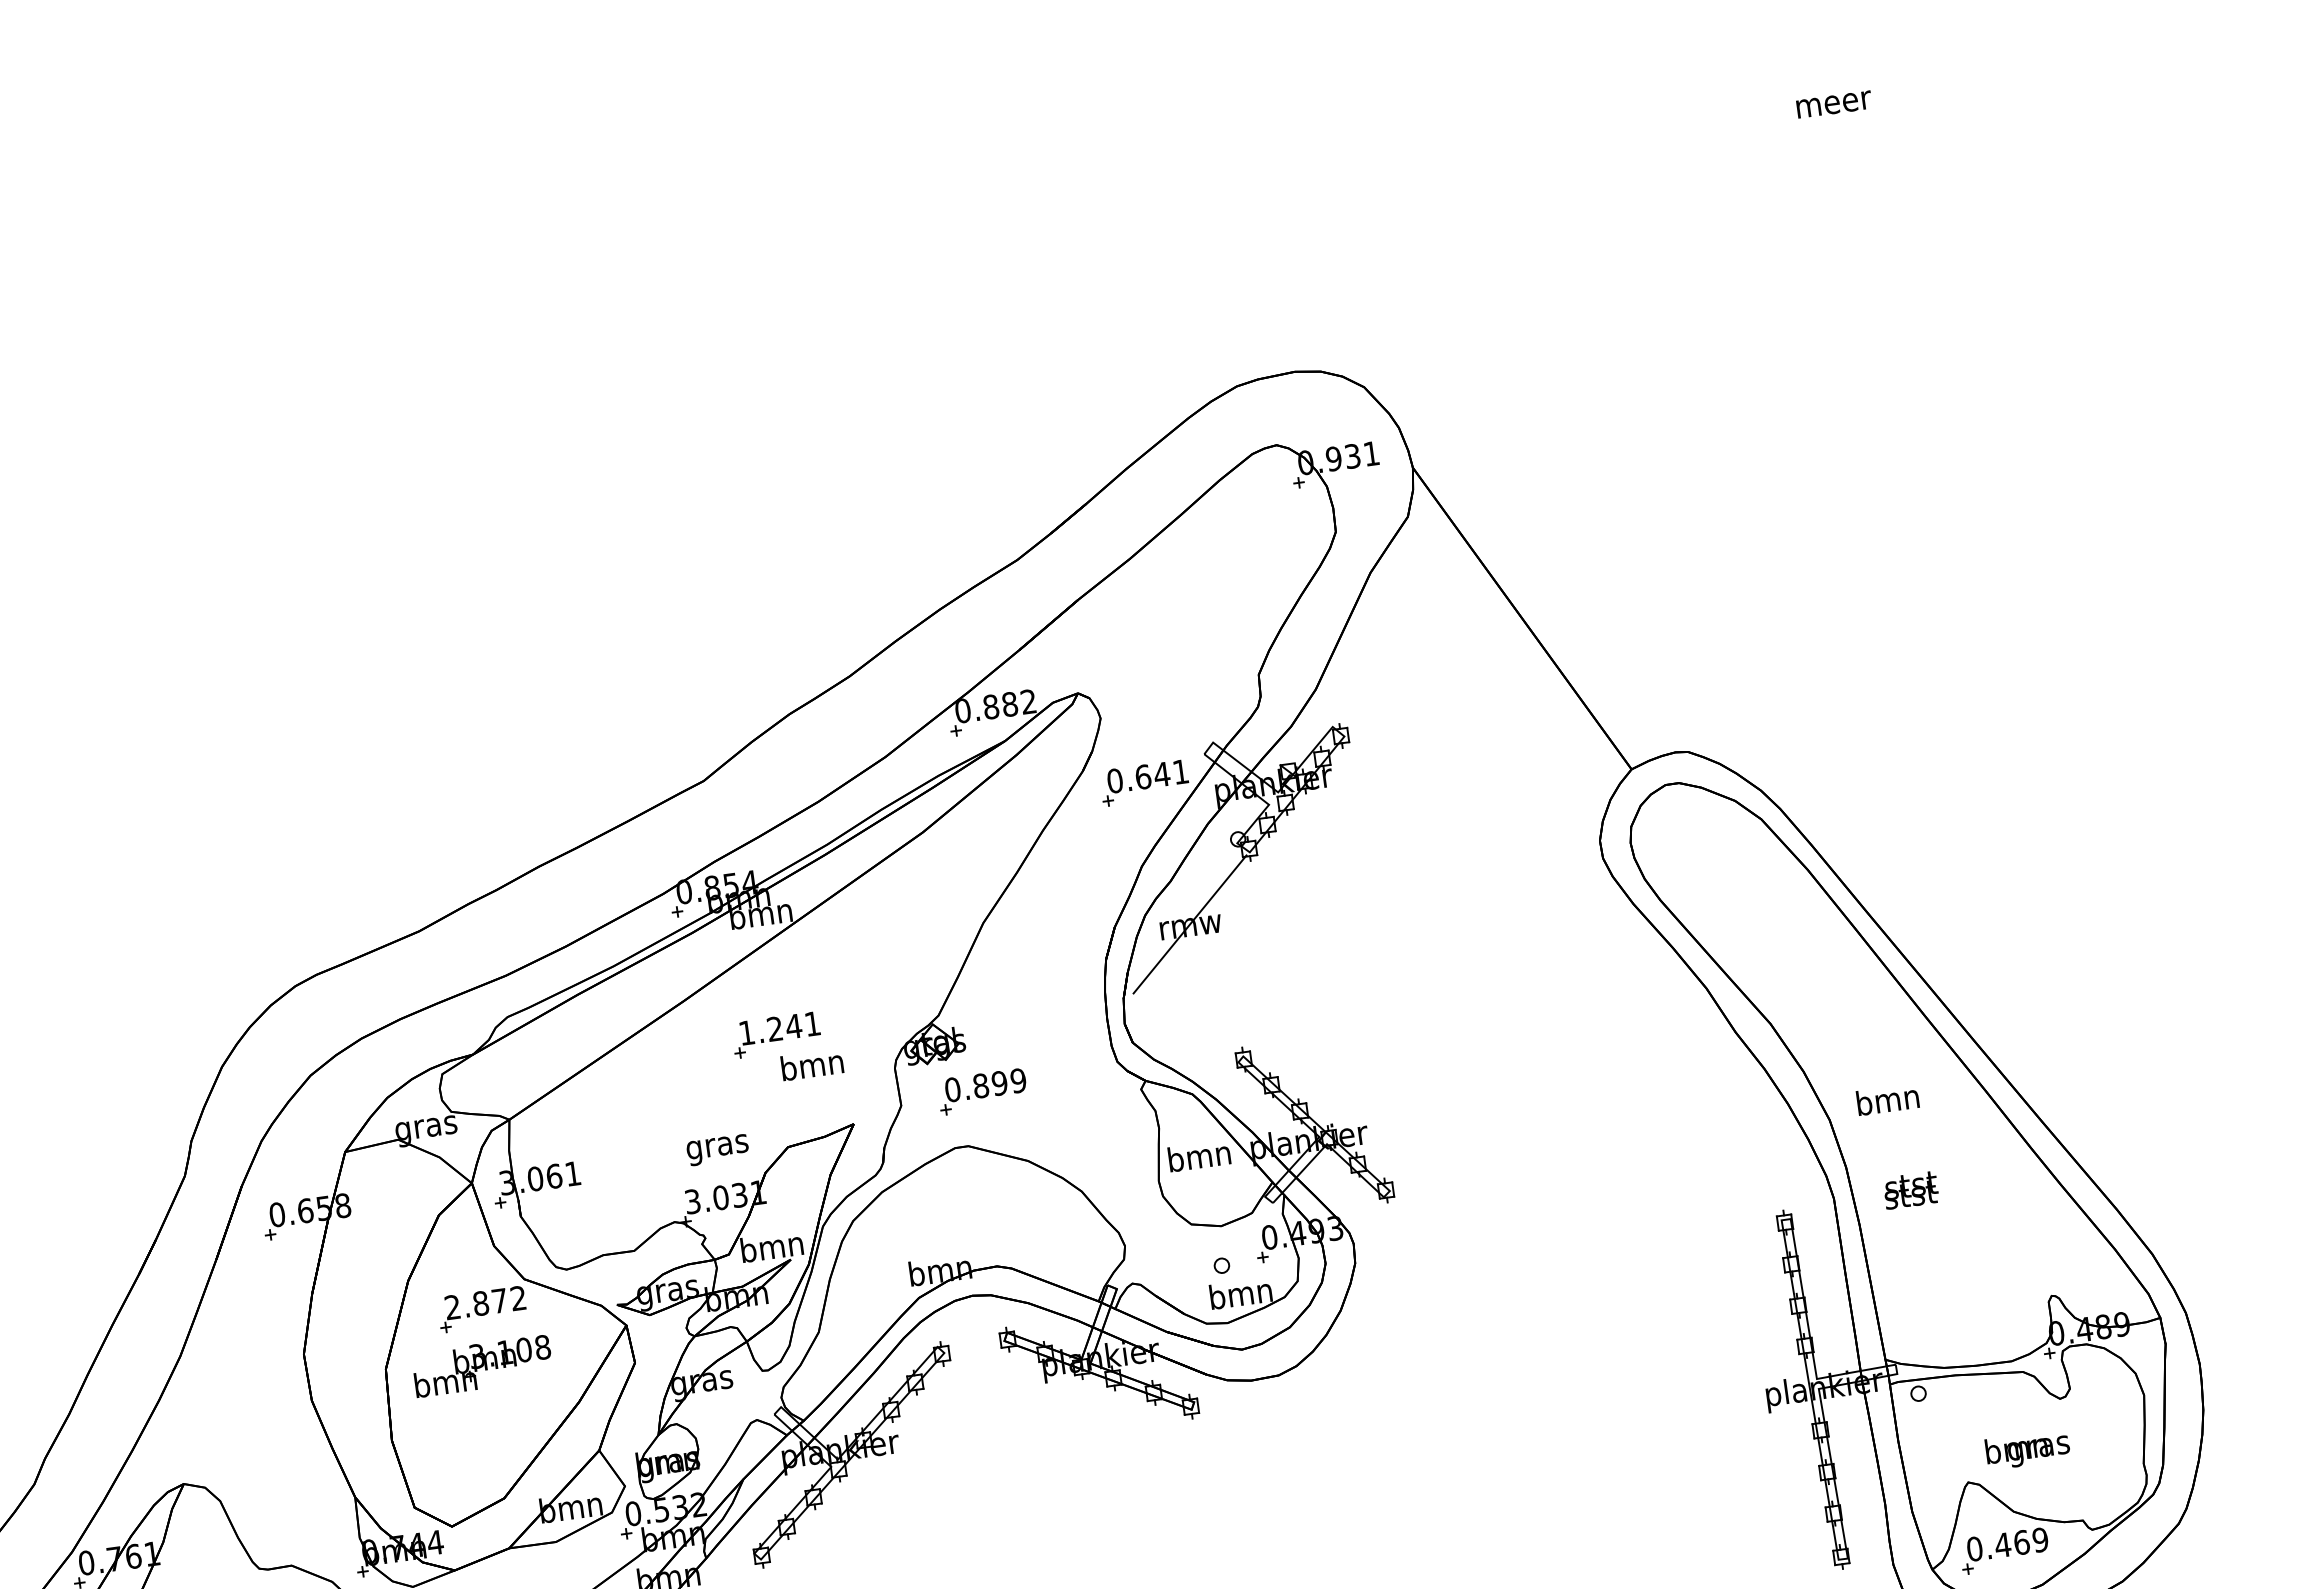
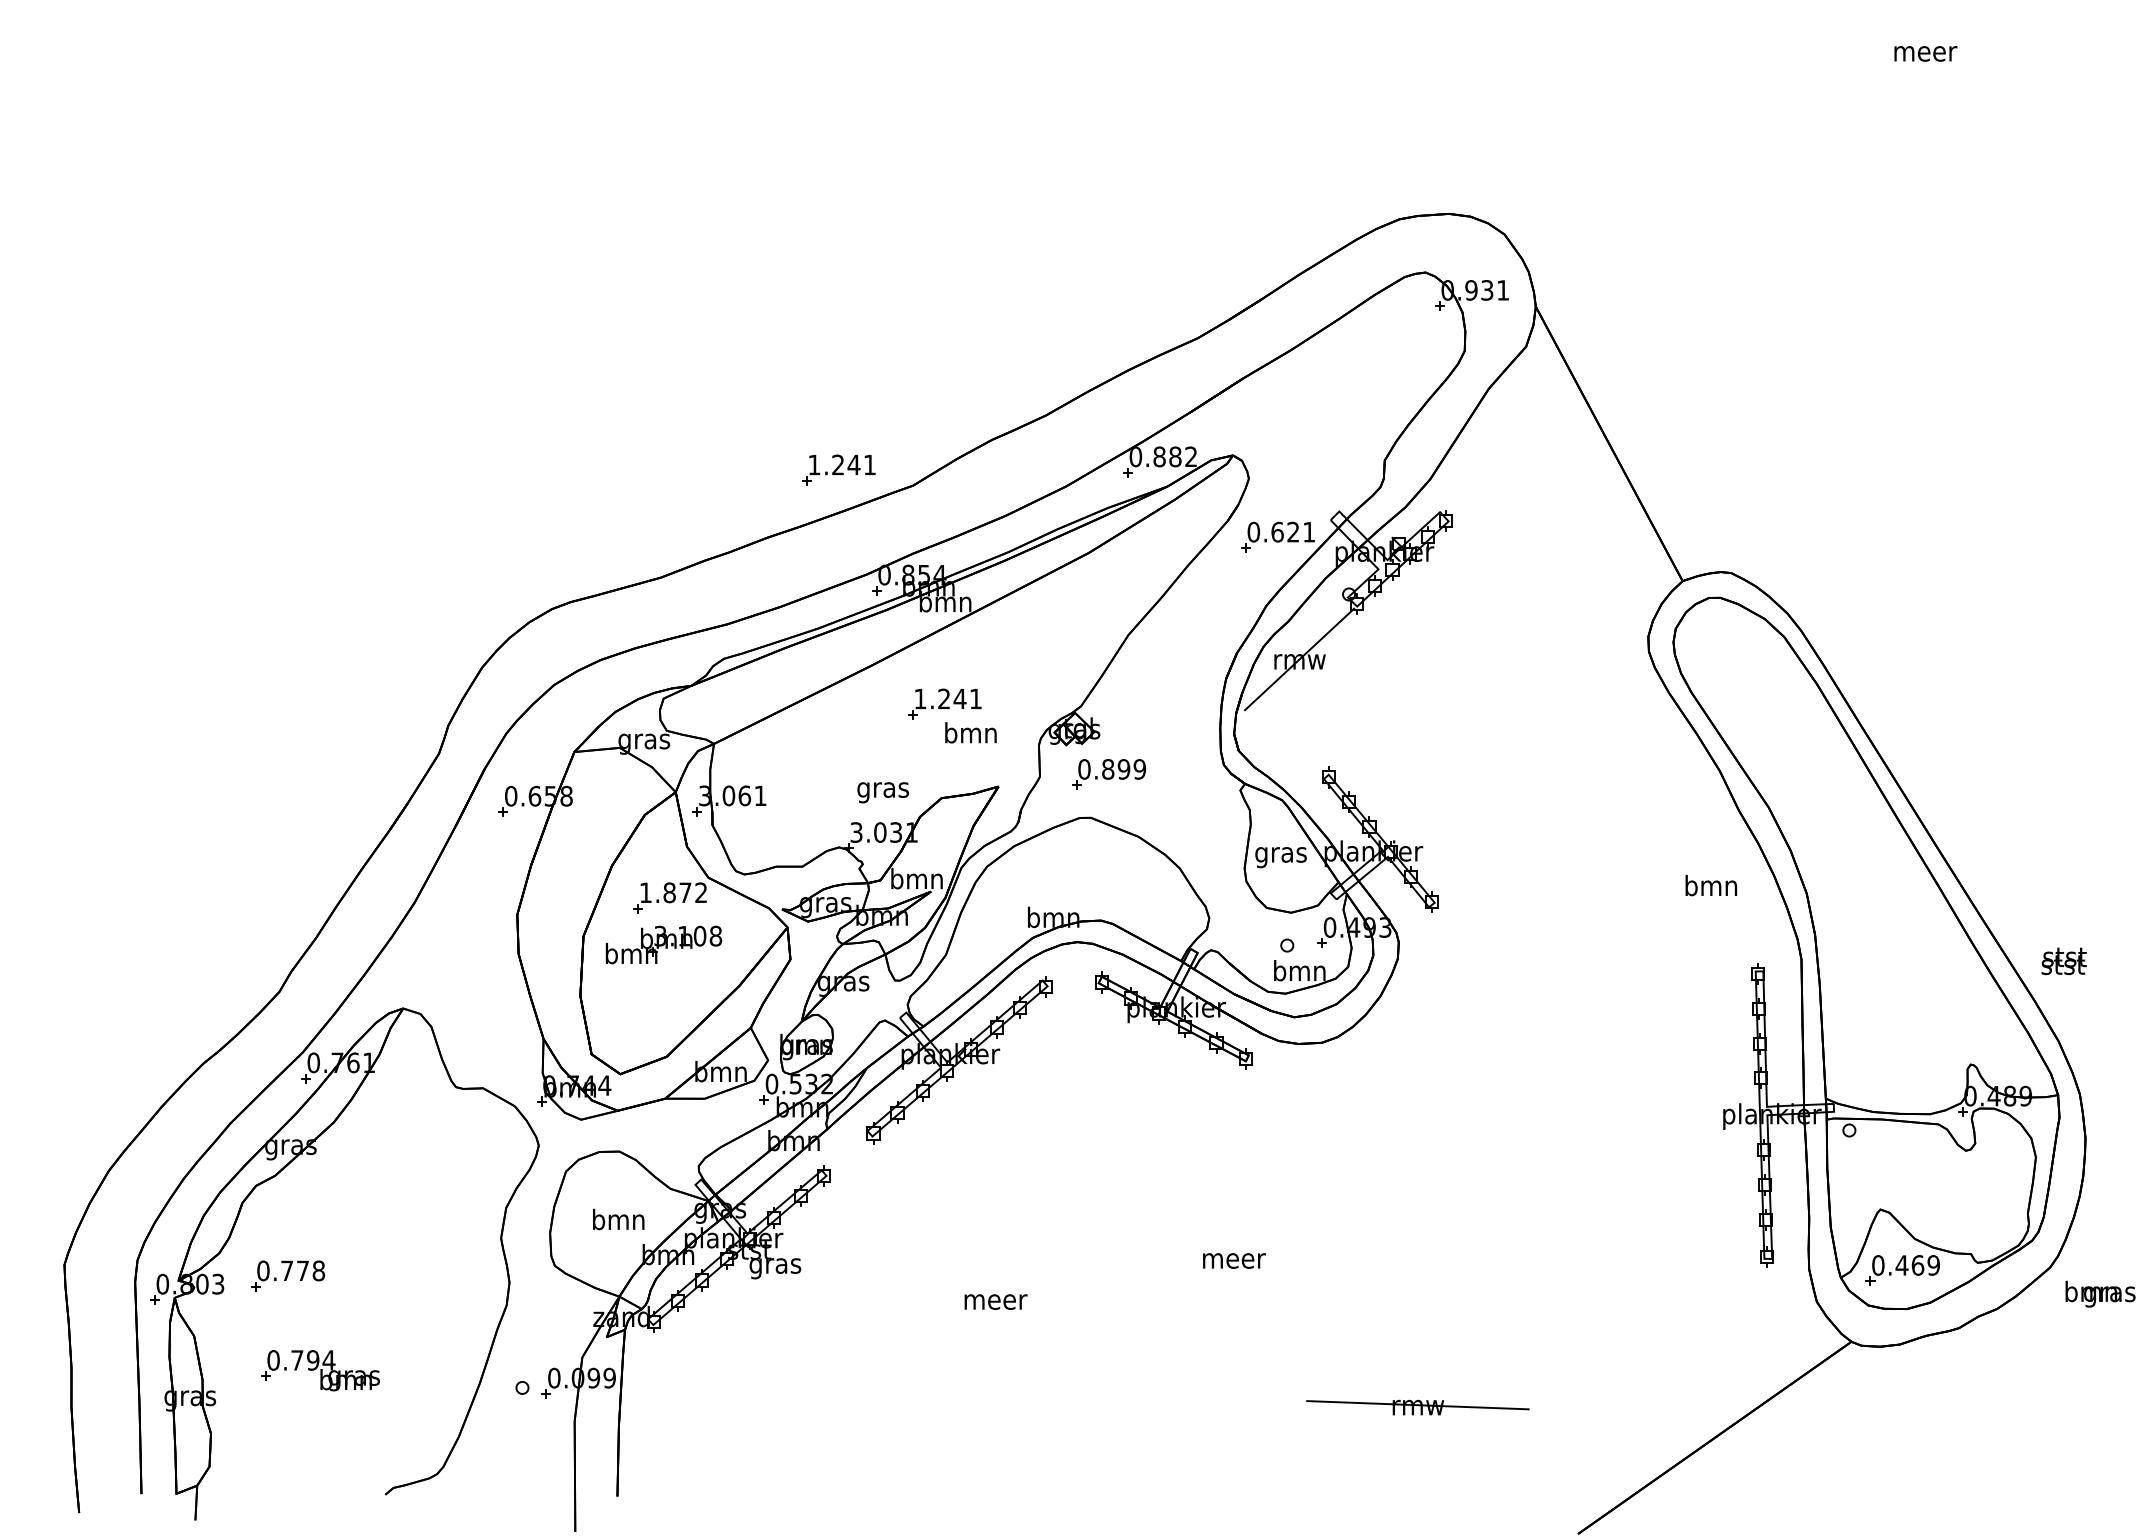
text: (1160, 773) -> (1292, 531), 0.641 -> 0.621
part: (612, 774) -> (838, 469), added
text: (1888, 1099) -> (1711, 885), moved
text: (1199, 1158) -> (1280, 854), bmn -> gras
text: (1910, 1190) -> (2063, 961), moved
text: (452, 1307) -> (645, 892), 2.872 -> 1.872
text: (2027, 1448) -> (2100, 1293), moved

